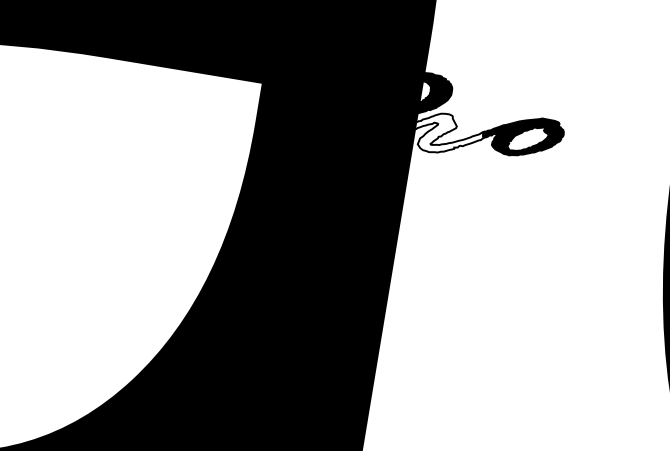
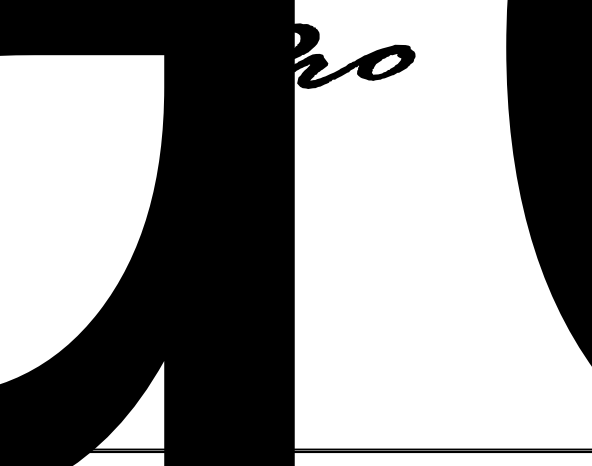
fill: (438, 133) -> (313, 71), added

